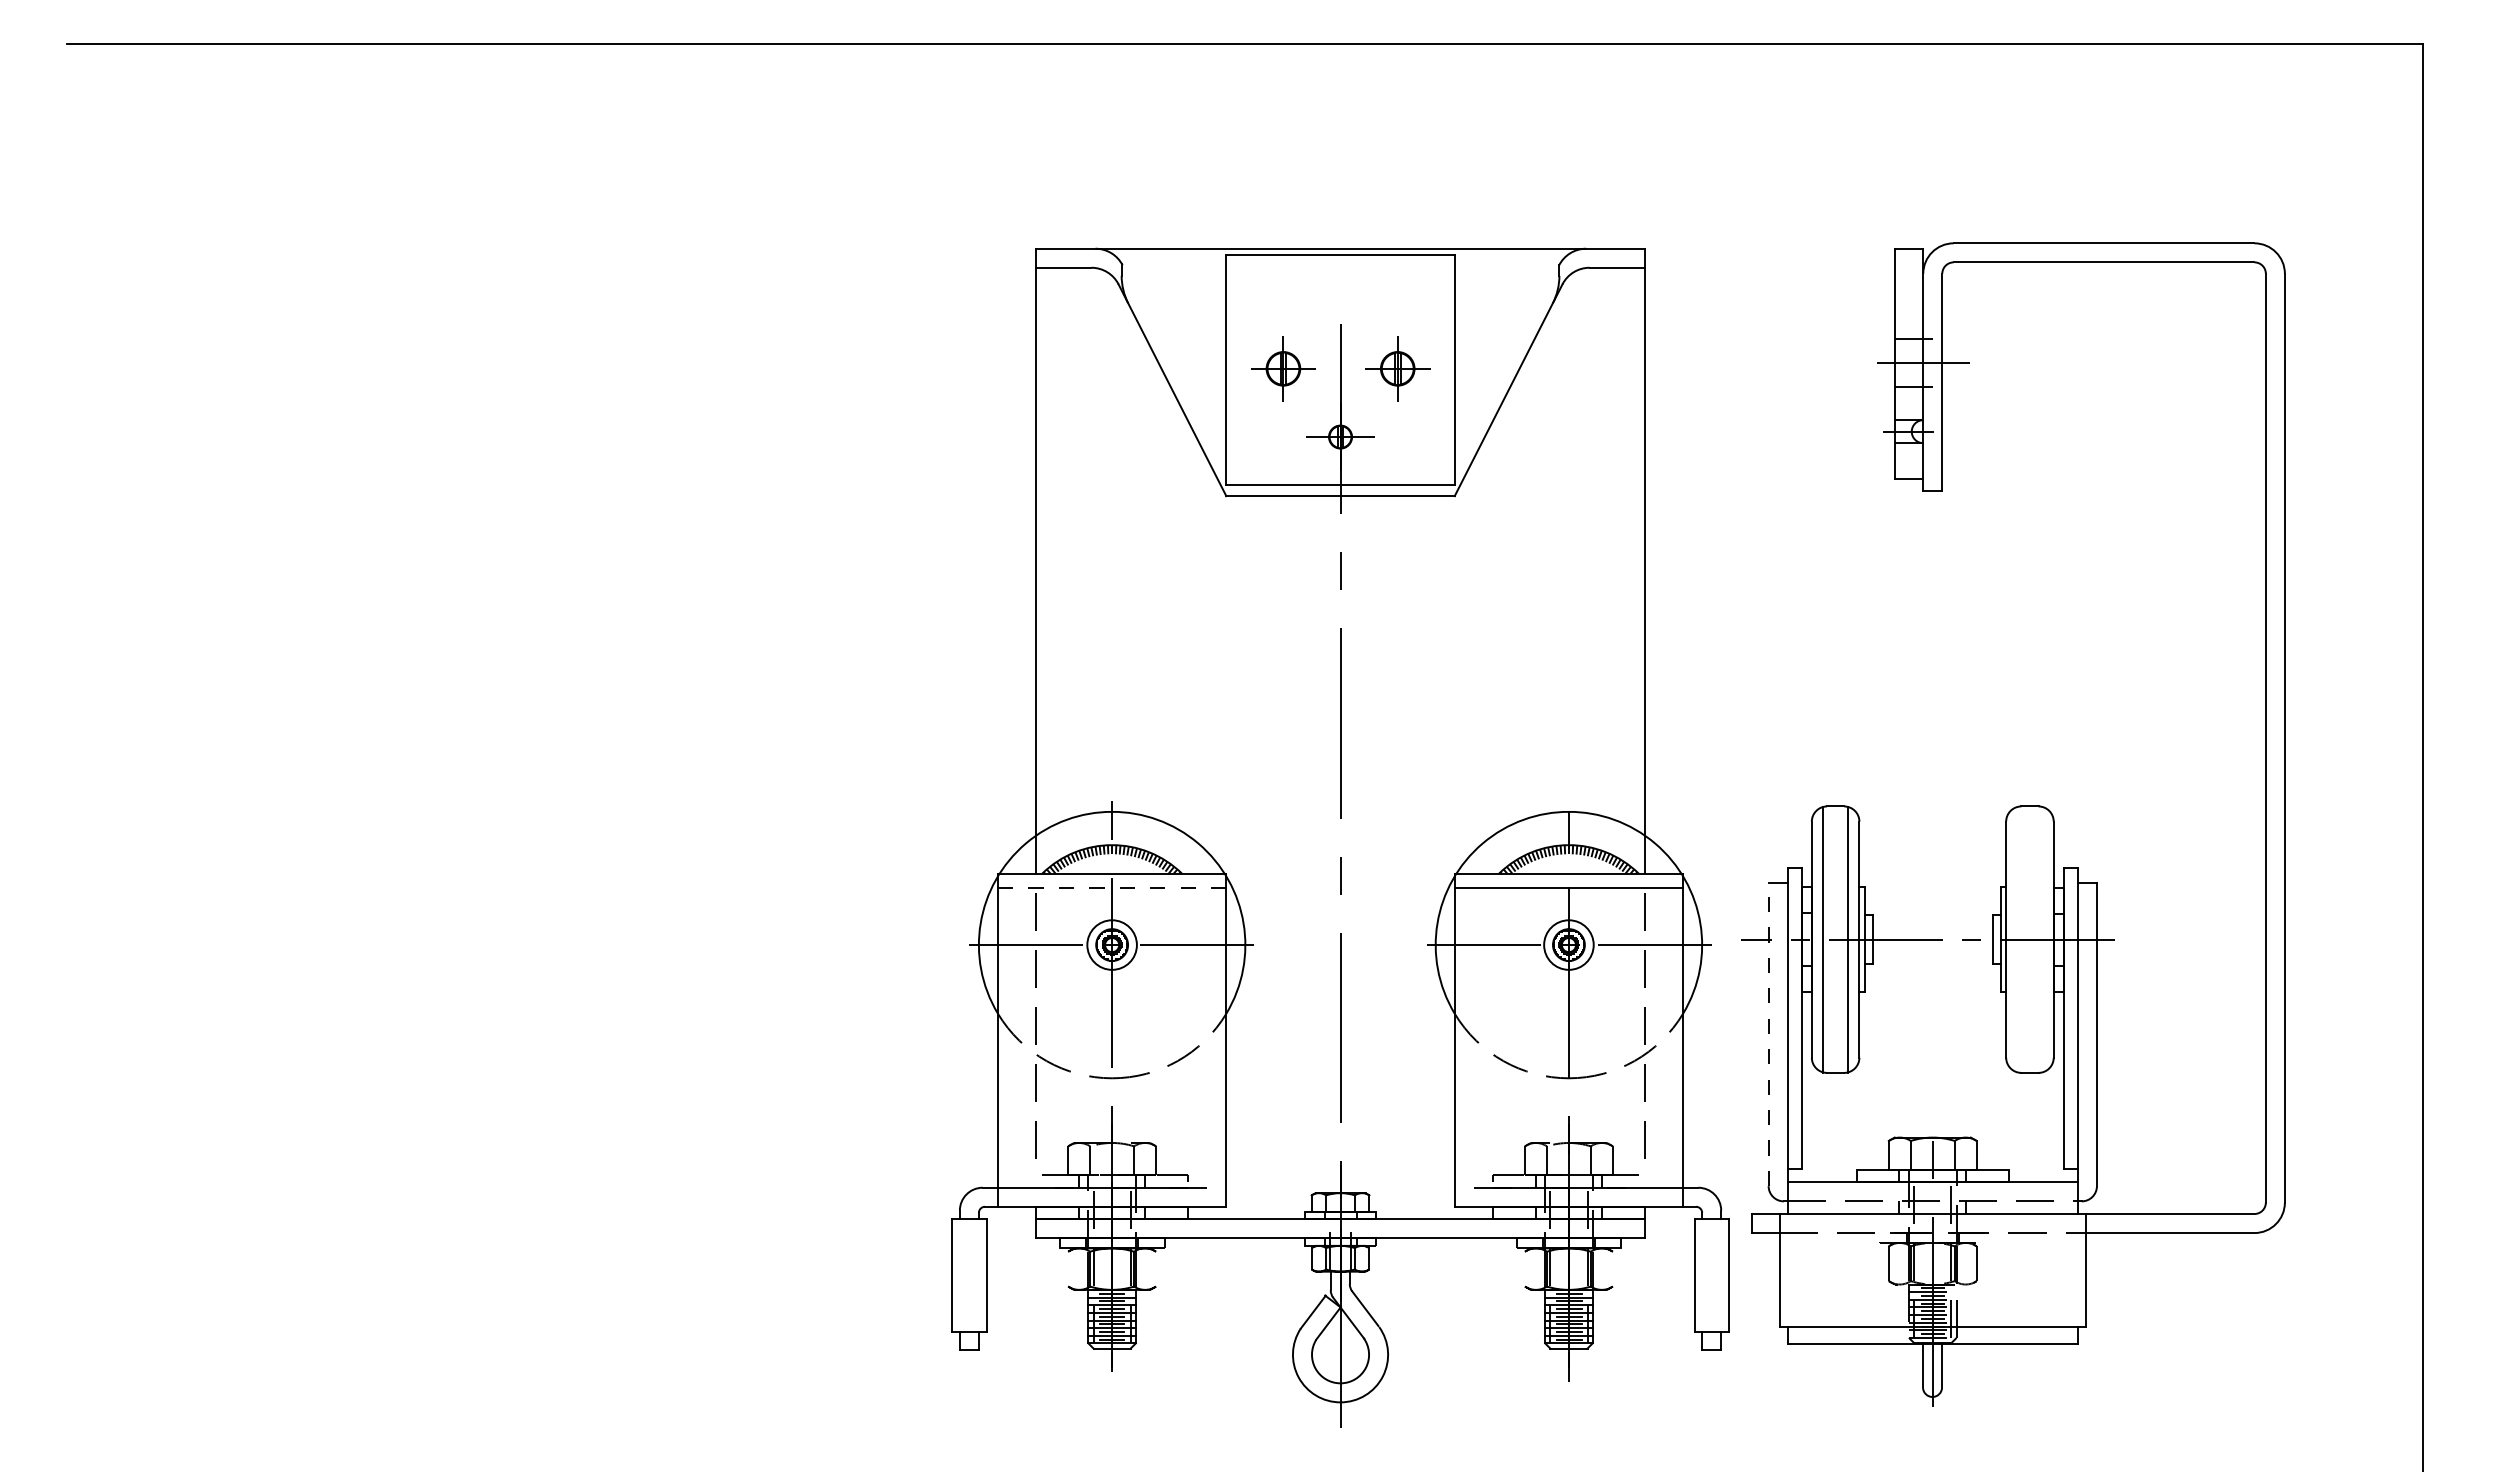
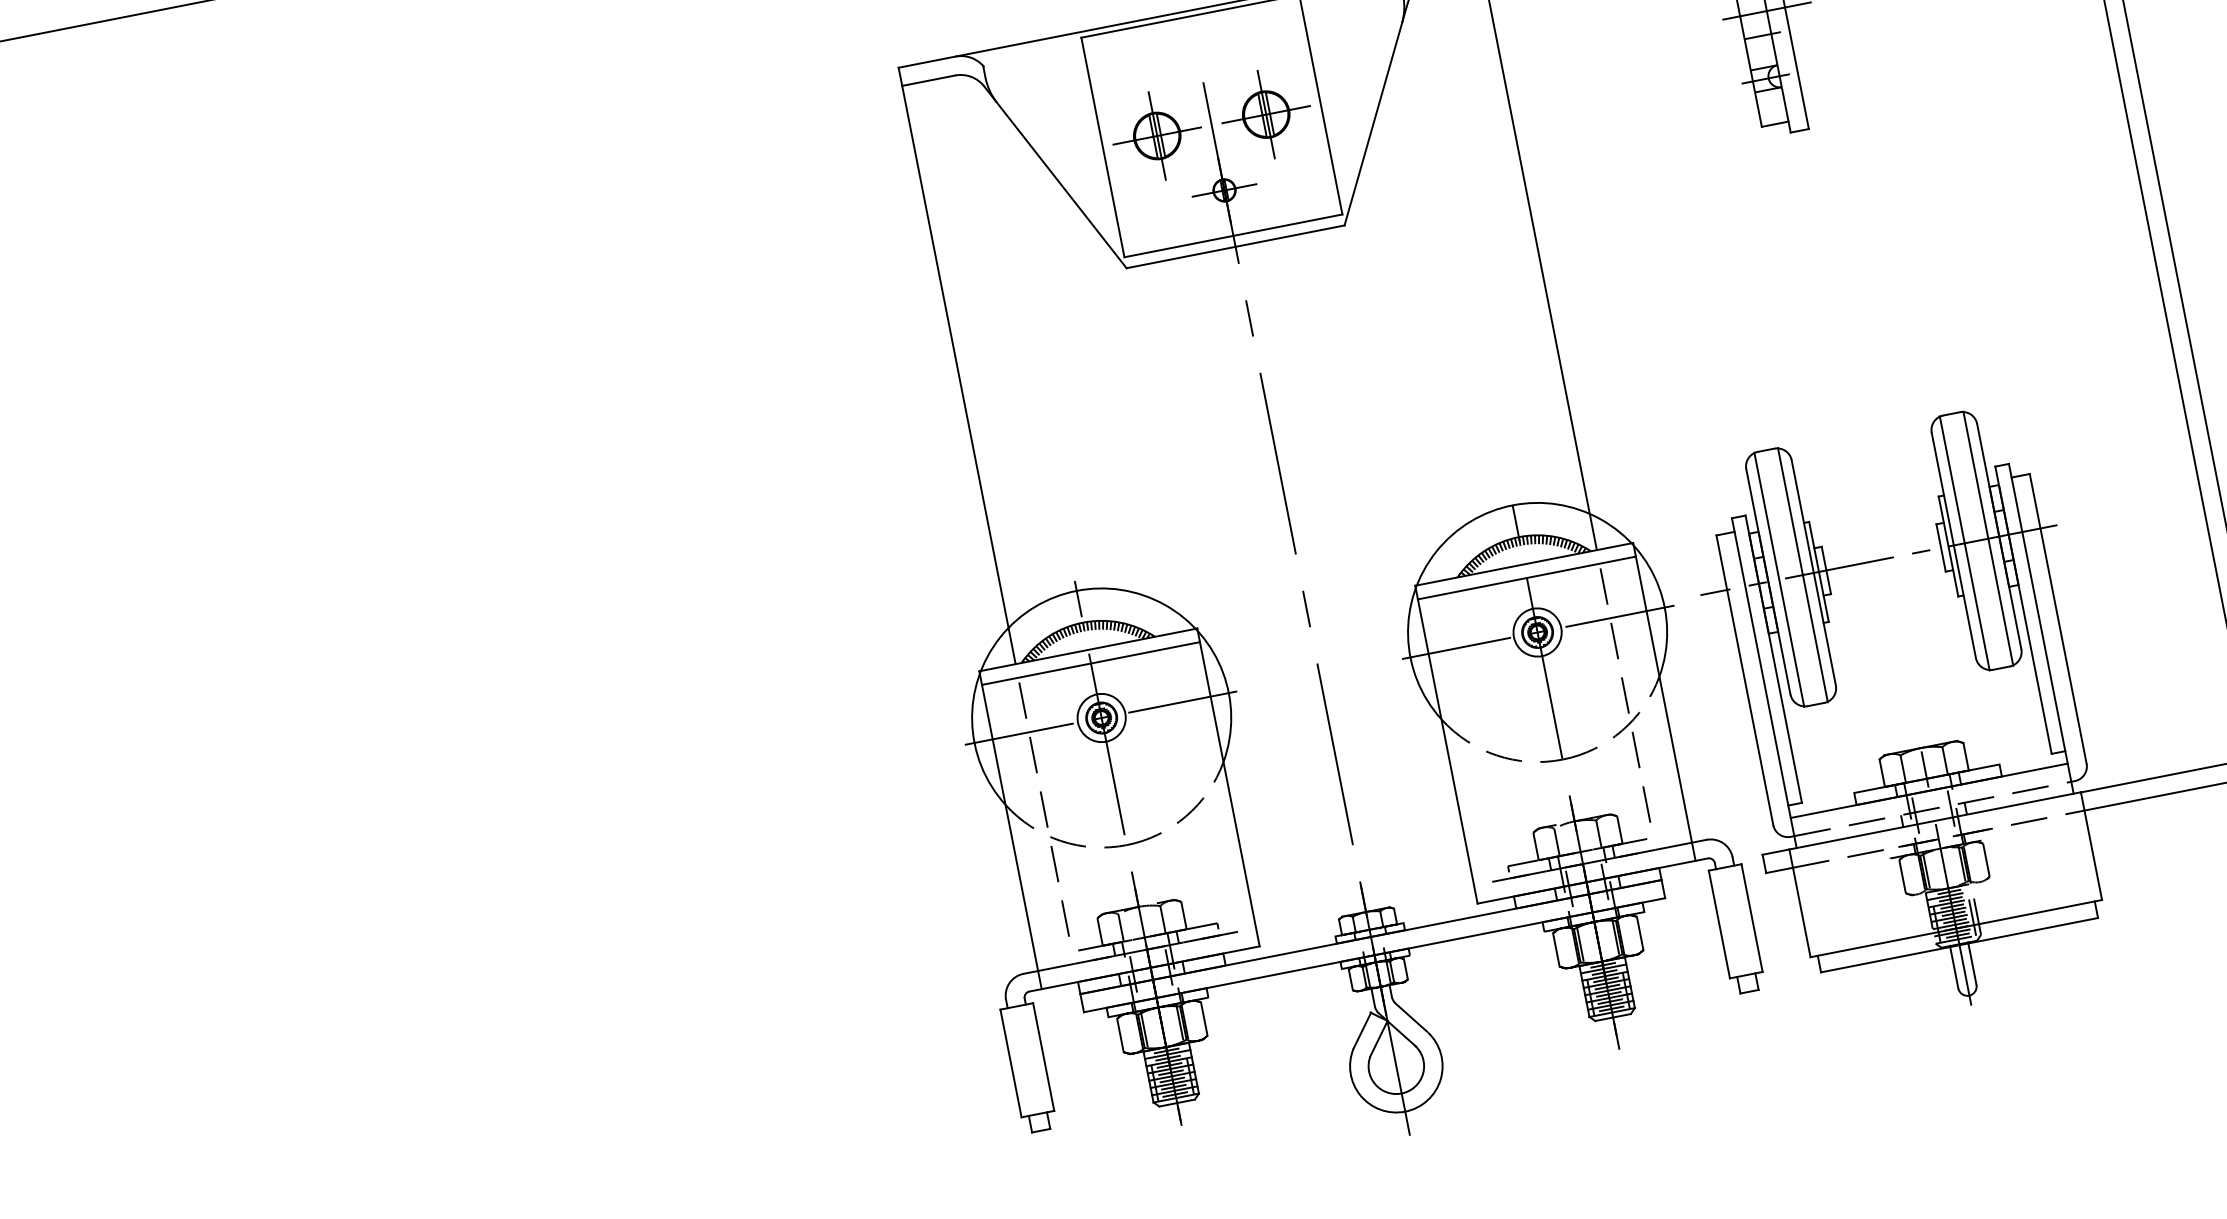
part: (1283, 368) -> (1157, 135), size x1.43
part: (1397, 368) -> (1266, 114), size x1.43
line: (1112, 887) -> (1091, 663), dashed -> solid
line: (2017, 939) -> (1964, 543), added
line: (2042, 939) -> (1988, 538), added
line: (1768, 1034) -> (1744, 680), dashed -> solid
line: (1068, 1268) -> (1120, 1034), added
line: (1156, 1268) -> (1204, 1018), added
line: (1525, 1268) -> (1556, 949), added
line: (1612, 1268) -> (1639, 932), added

